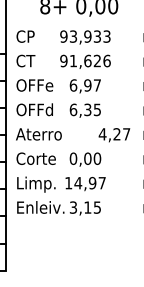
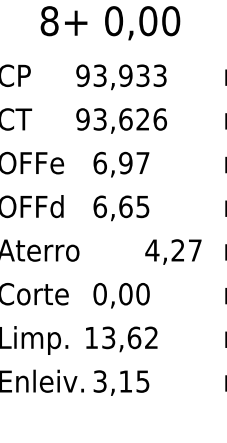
text: (73, 60) -> (100, 118), 91,626 -> 93,626
text: (87, 109) -> (125, 206), 6,35 -> 6,65
text: (89, 182) -> (128, 336), 14,97 -> 13,62

